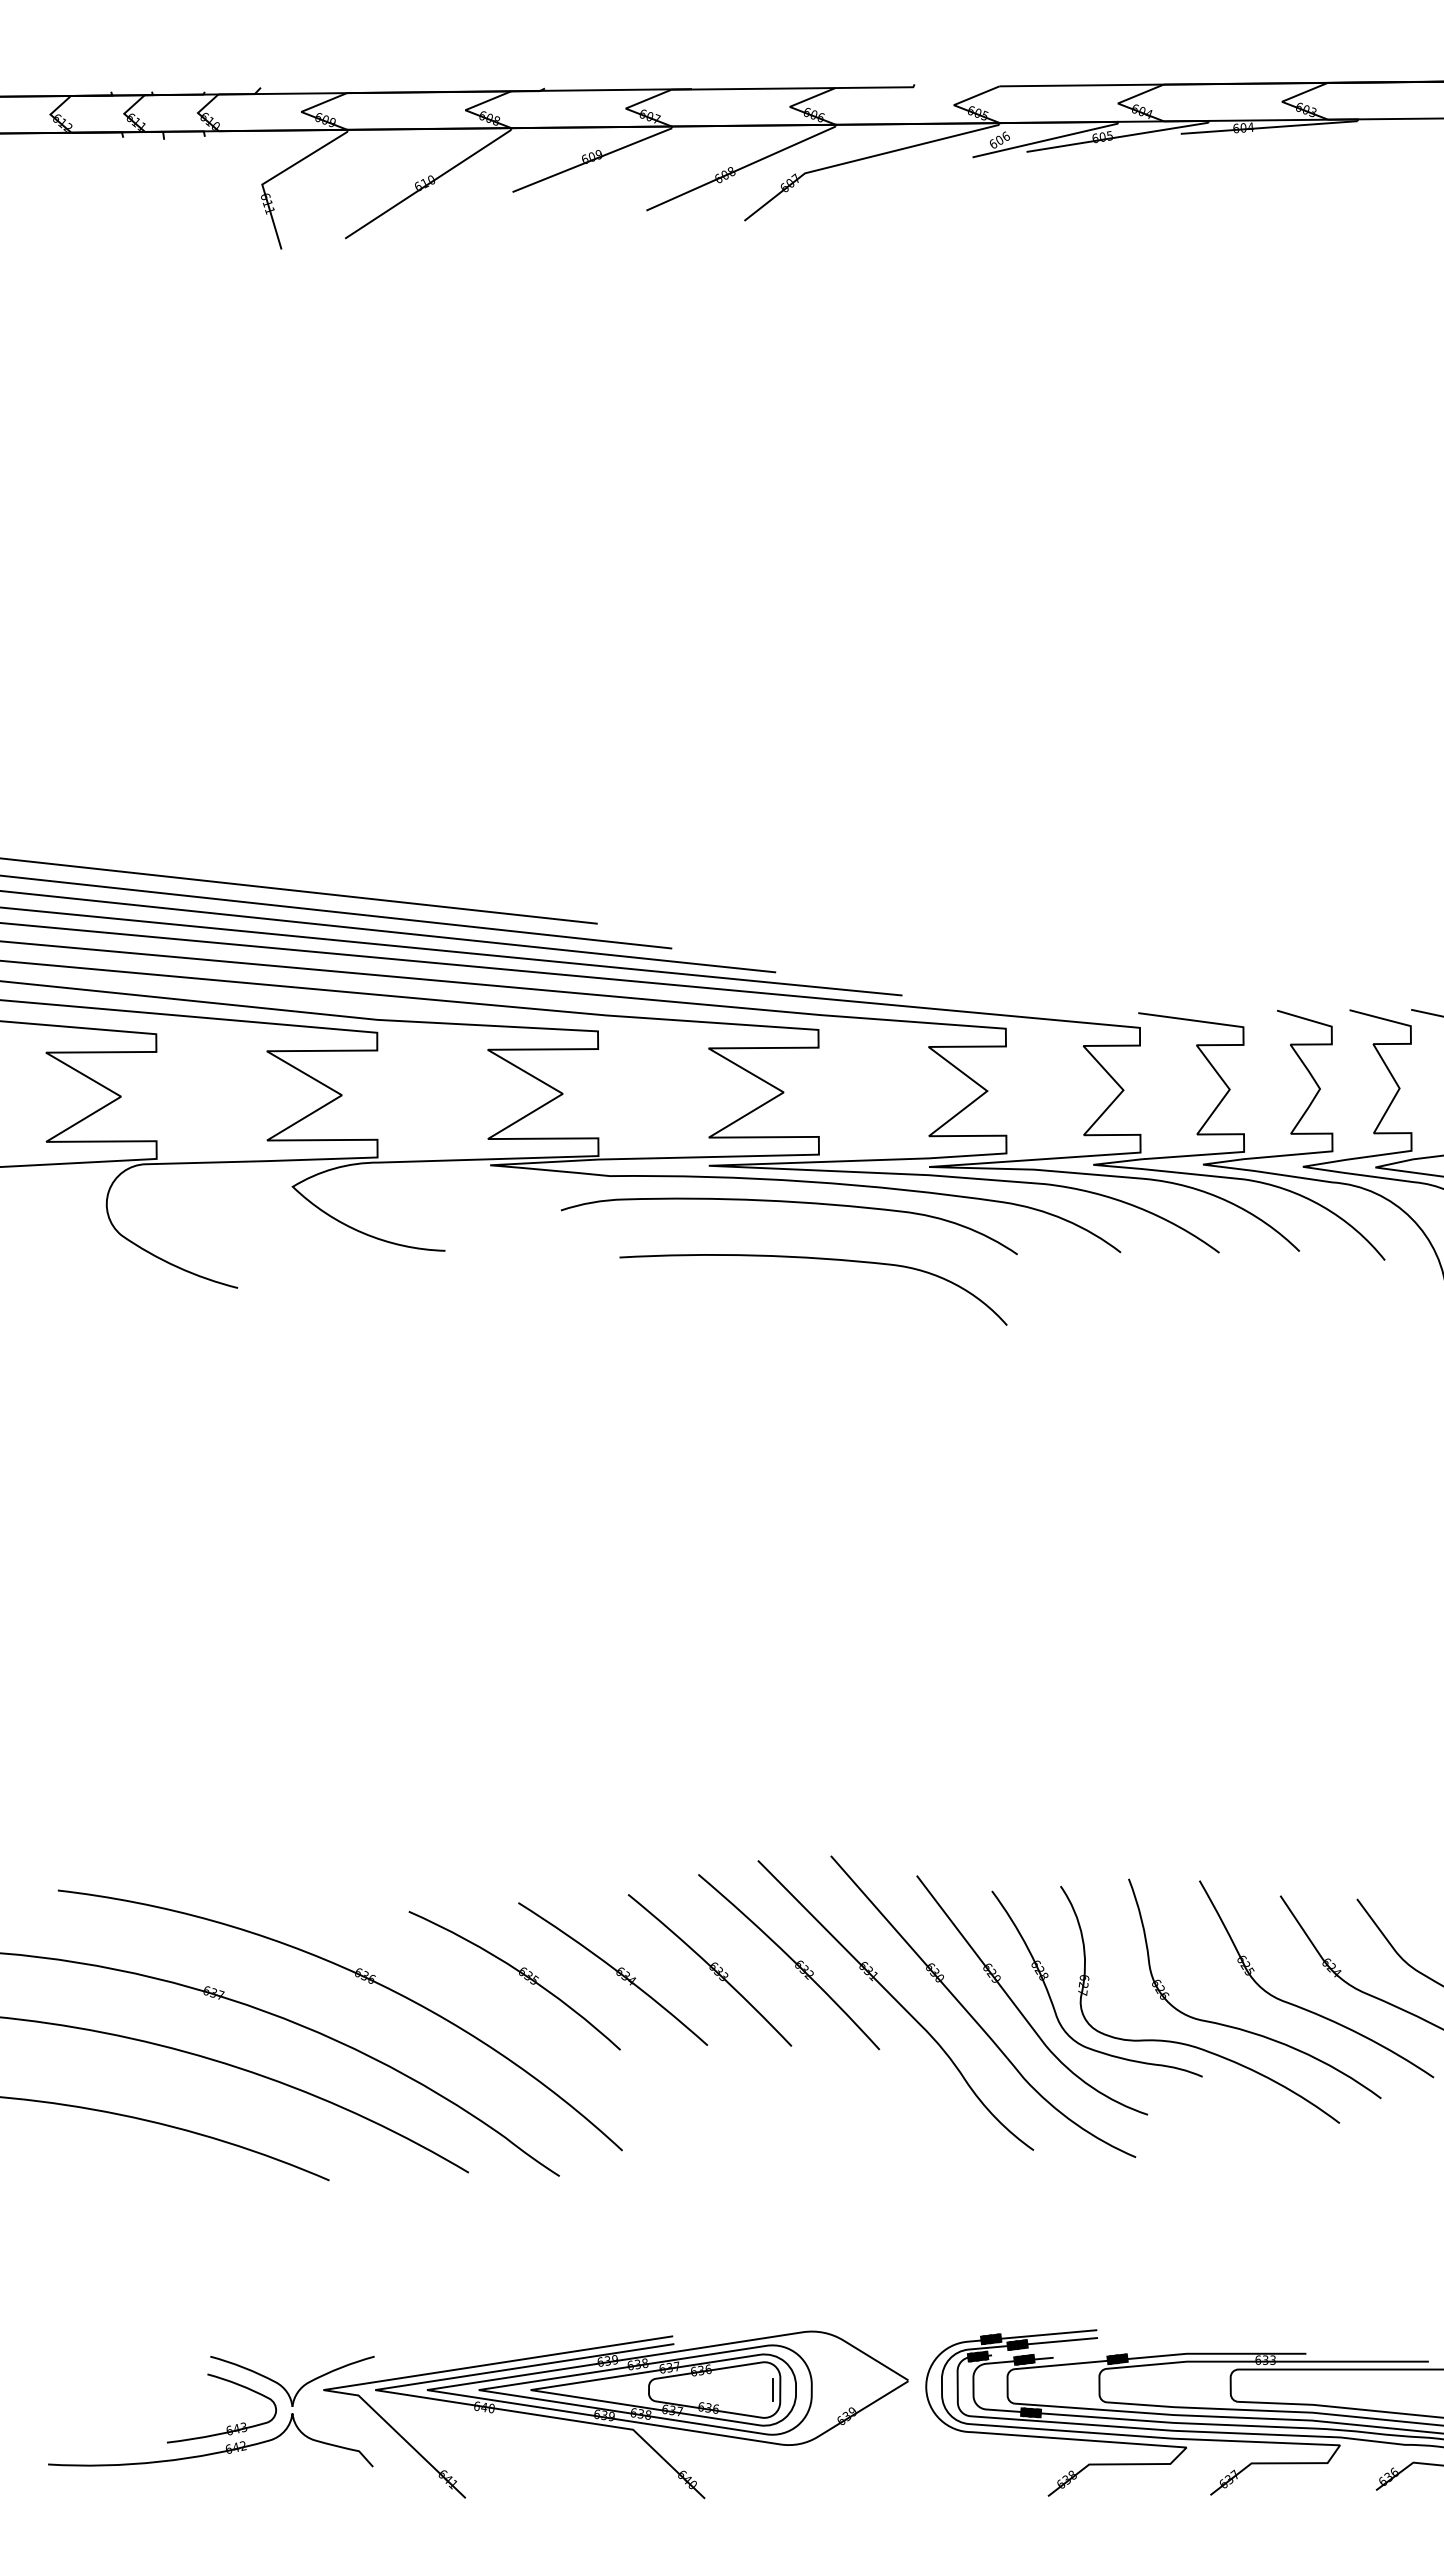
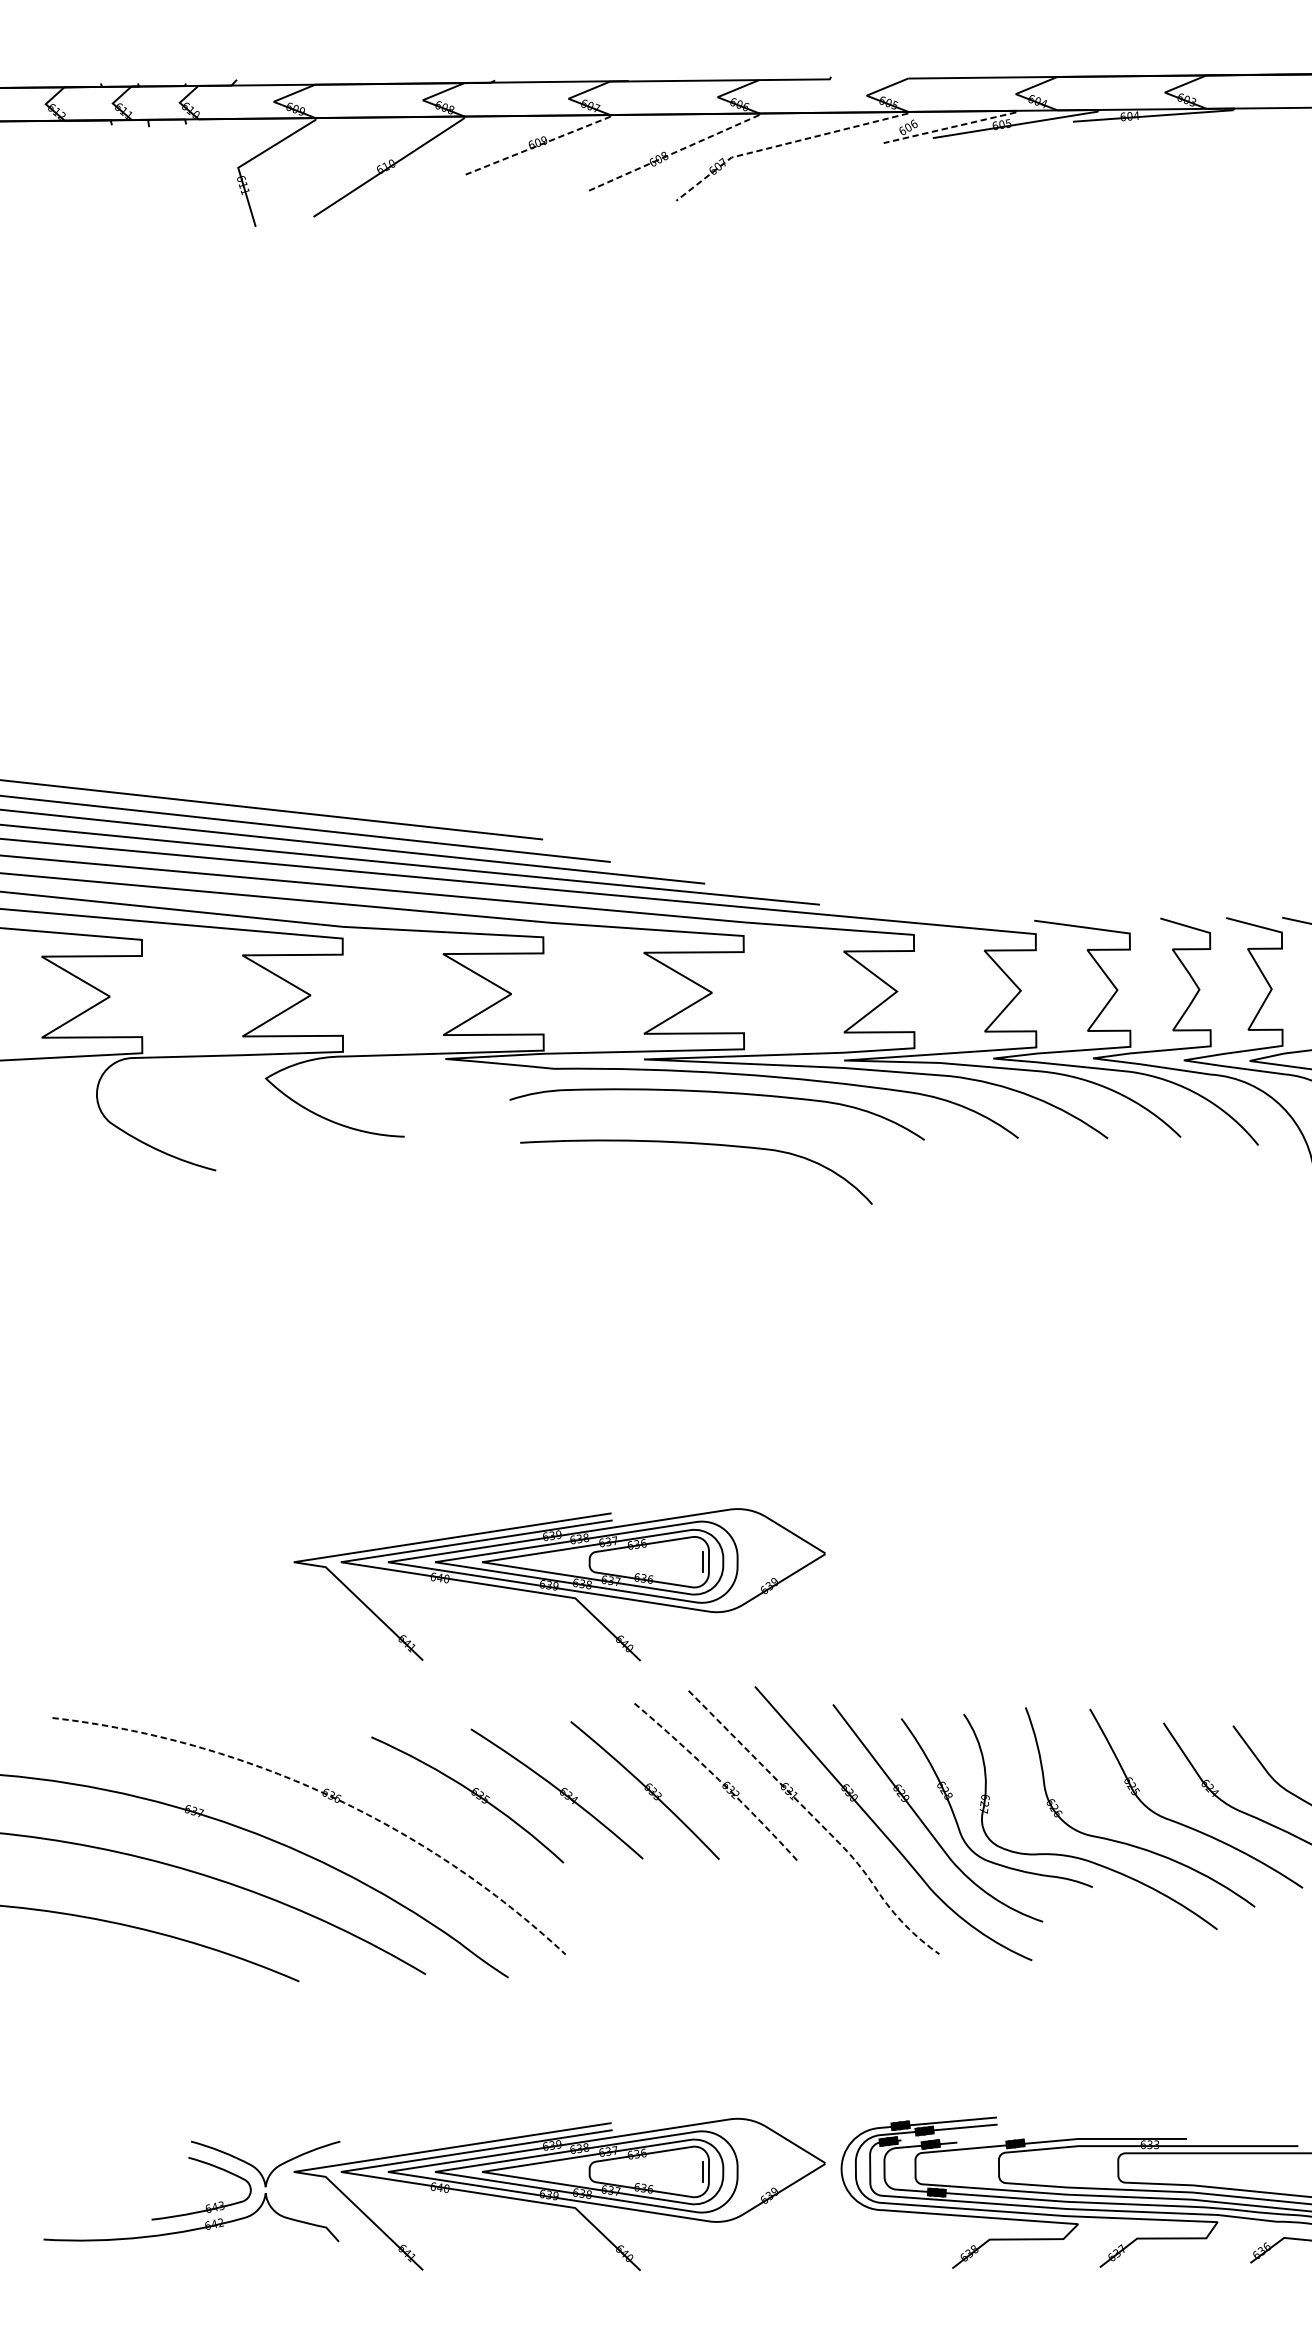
line: (1045, 140) -> (949, 127), solid -> dashed
line: (863, 158) -> (784, 144), solid -> dashed
line: (592, 160) -> (538, 145), solid -> dashed
line: (741, 168) -> (673, 153), solid -> dashed
curve: (814, 1259) -> (697, 1144), moved
part: (615, 1743) -> (559, 1584), added
line: (791, 1959) -> (719, 1780), solid -> dashed
line: (361, 1975) -> (328, 1795), solid -> dashed
line: (905, 2009) -> (822, 1826), solid -> dashed

